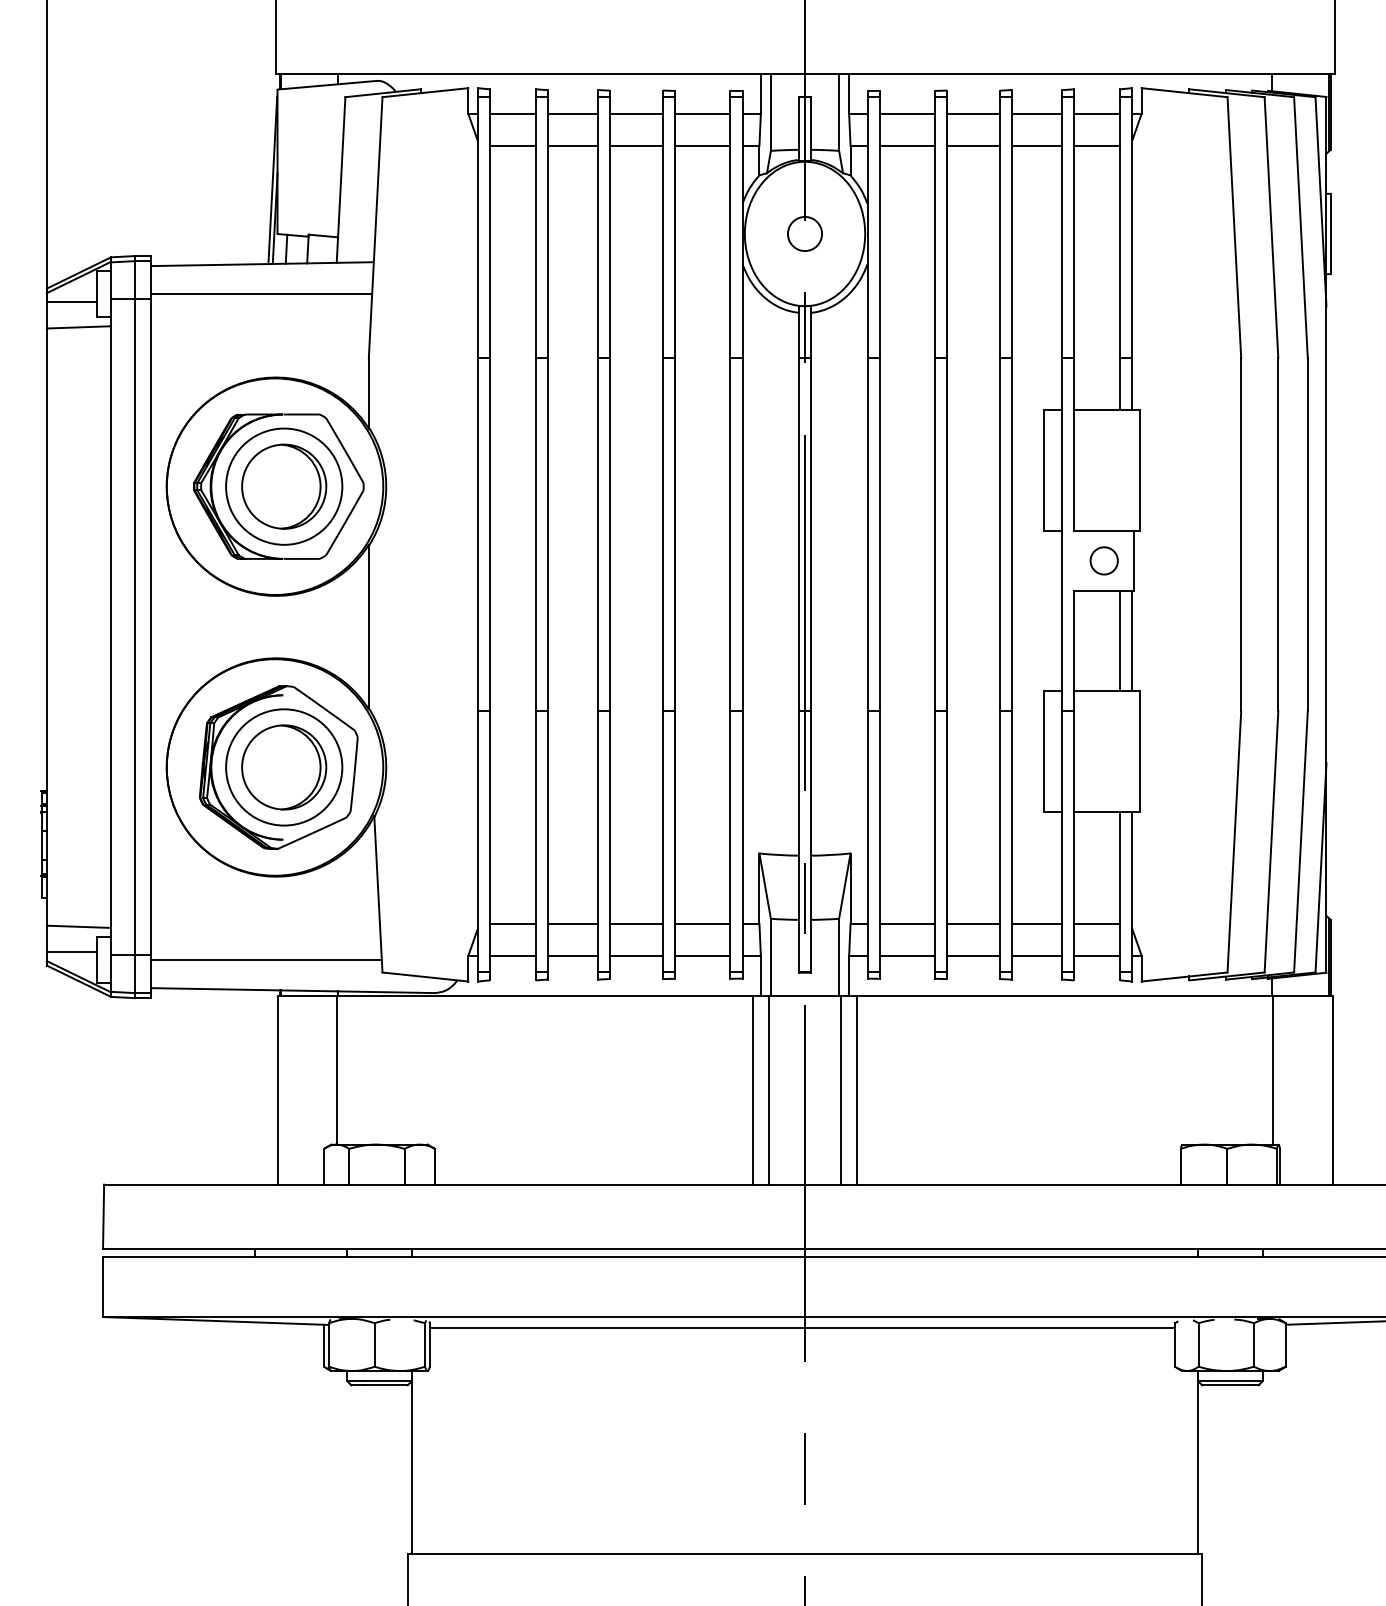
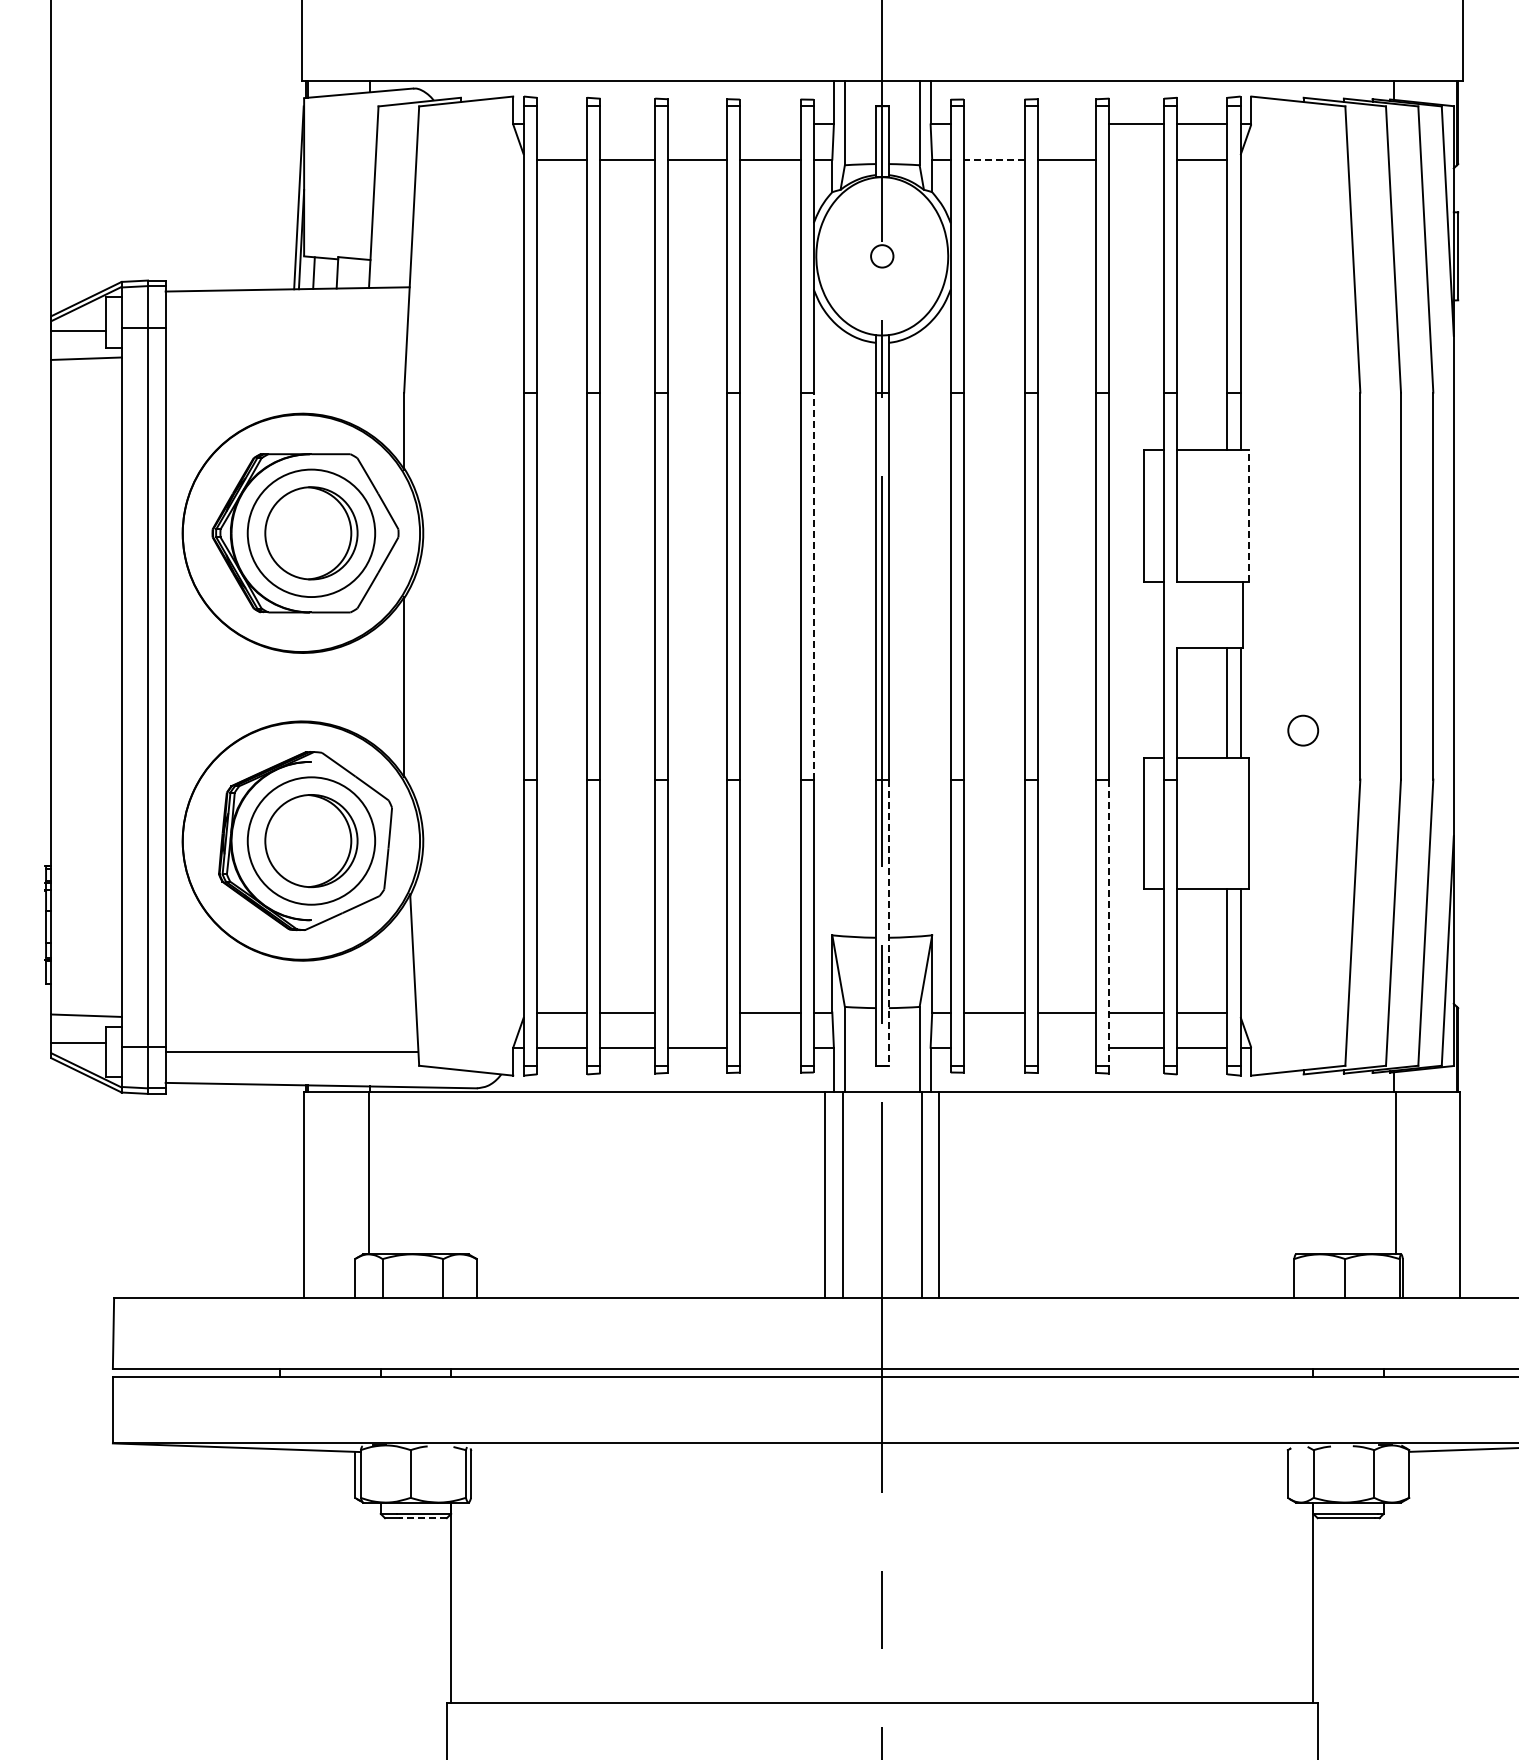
line: (513, 113) -> (562, 124), removed
line: (572, 113) -> (627, 124), removed
line: (636, 113) -> (697, 124), removed
line: (702, 113) -> (769, 124), removed
line: (906, 113) -> (993, 124), removed
line: (973, 113) -> (1066, 124), removed
line: (906, 145) -> (993, 159), solid -> dashed
line: (1036, 145) -> (1136, 159), removed
circle: (804, 234) -> (881, 256), size x0.6
line: (261, 294) -> (286, 322), removed
line: (1140, 470) -> (1249, 515), solid -> dashed
line: (742, 534) -> (813, 585), solid -> dashed
circle: (1104, 560) -> (1303, 730), moved
line: (810, 842) -> (888, 923), solid -> dashed
line: (1012, 842) -> (1109, 923), solid -> dashed
line: (636, 923) -> (697, 1012), removed
line: (702, 955) -> (769, 1047), removed
line: (906, 955) -> (993, 1047), removed
line: (973, 955) -> (1066, 1047), removed
line: (802, 1328) -> (879, 1455), removed
line: (385, 1385) -> (422, 1518), solid -> dashed

